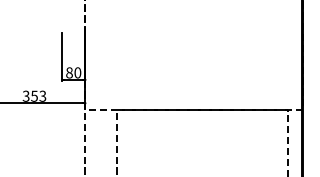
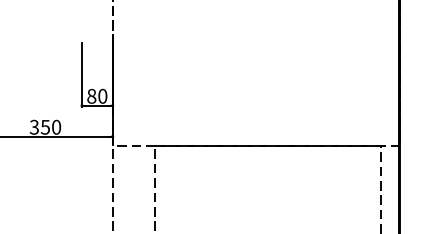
text: (42, 95) -> (56, 126), 353 -> 350

